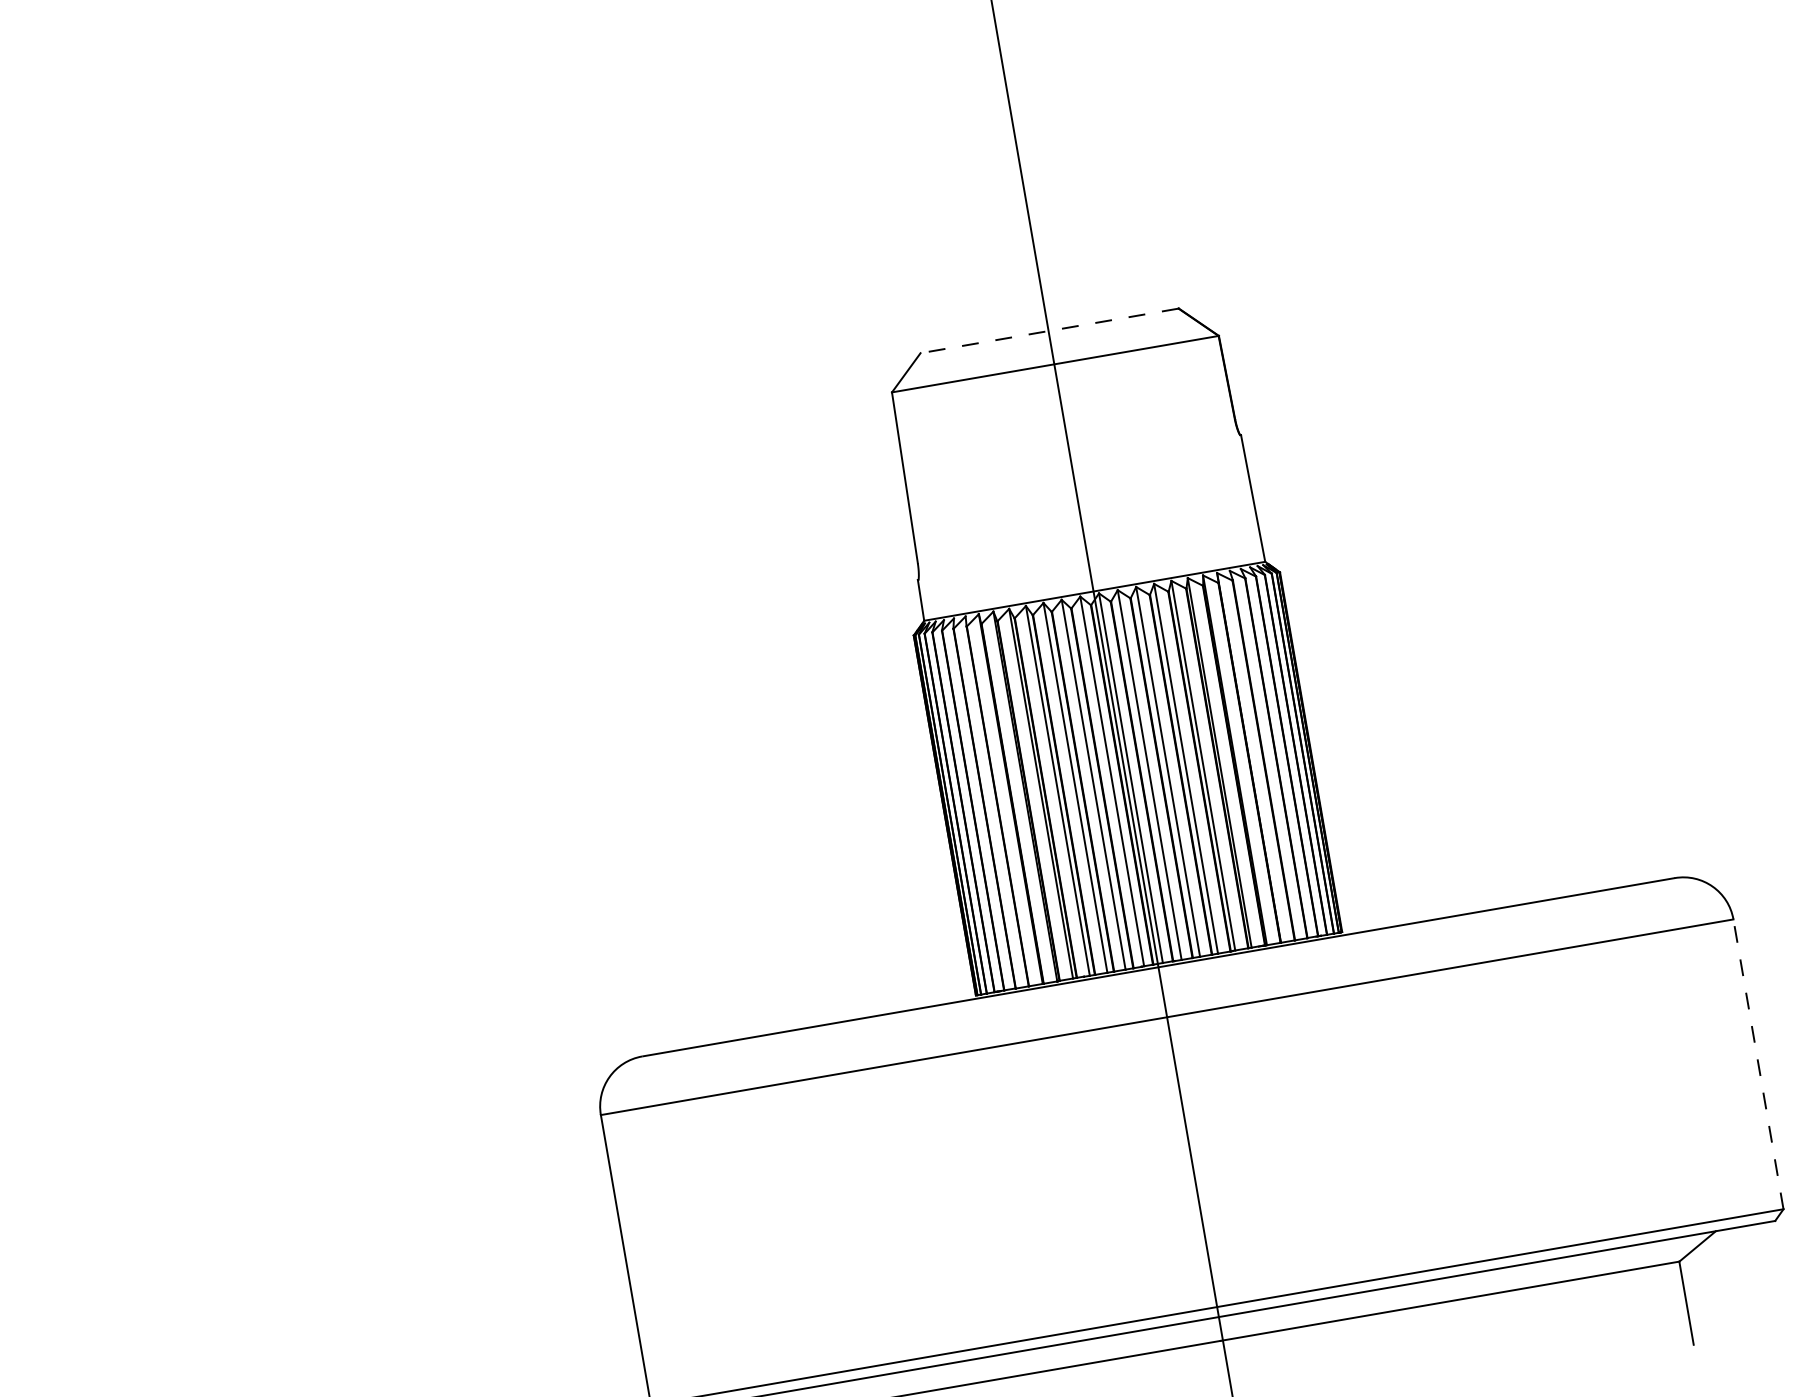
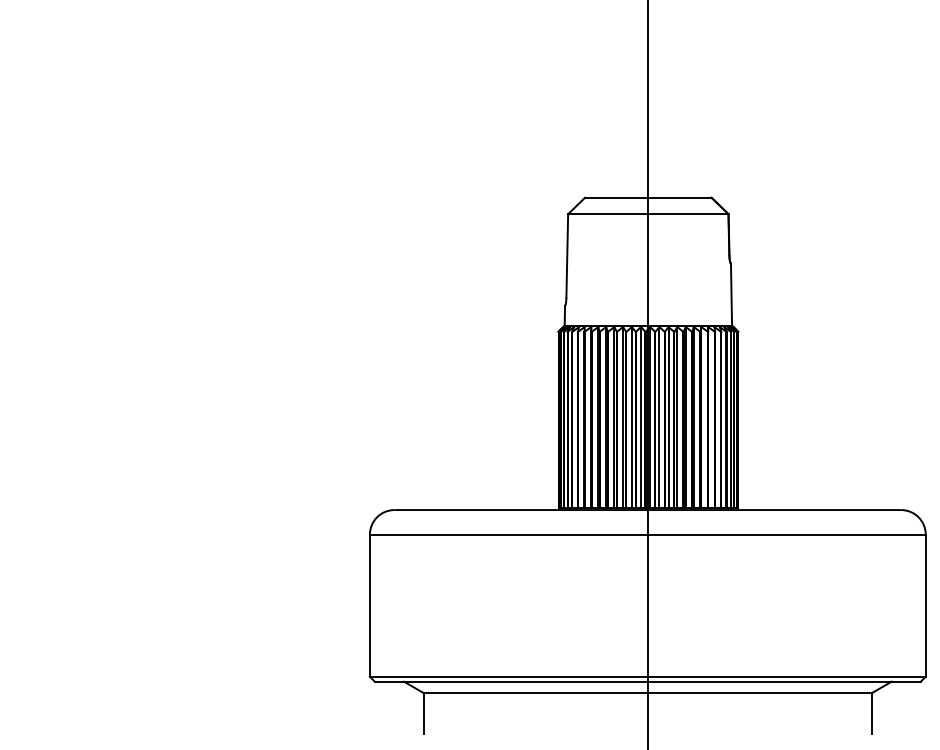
line: (1047, 330) -> (647, 197), dashed -> solid
line: (1757, 1064) -> (925, 605), dashed -> solid

